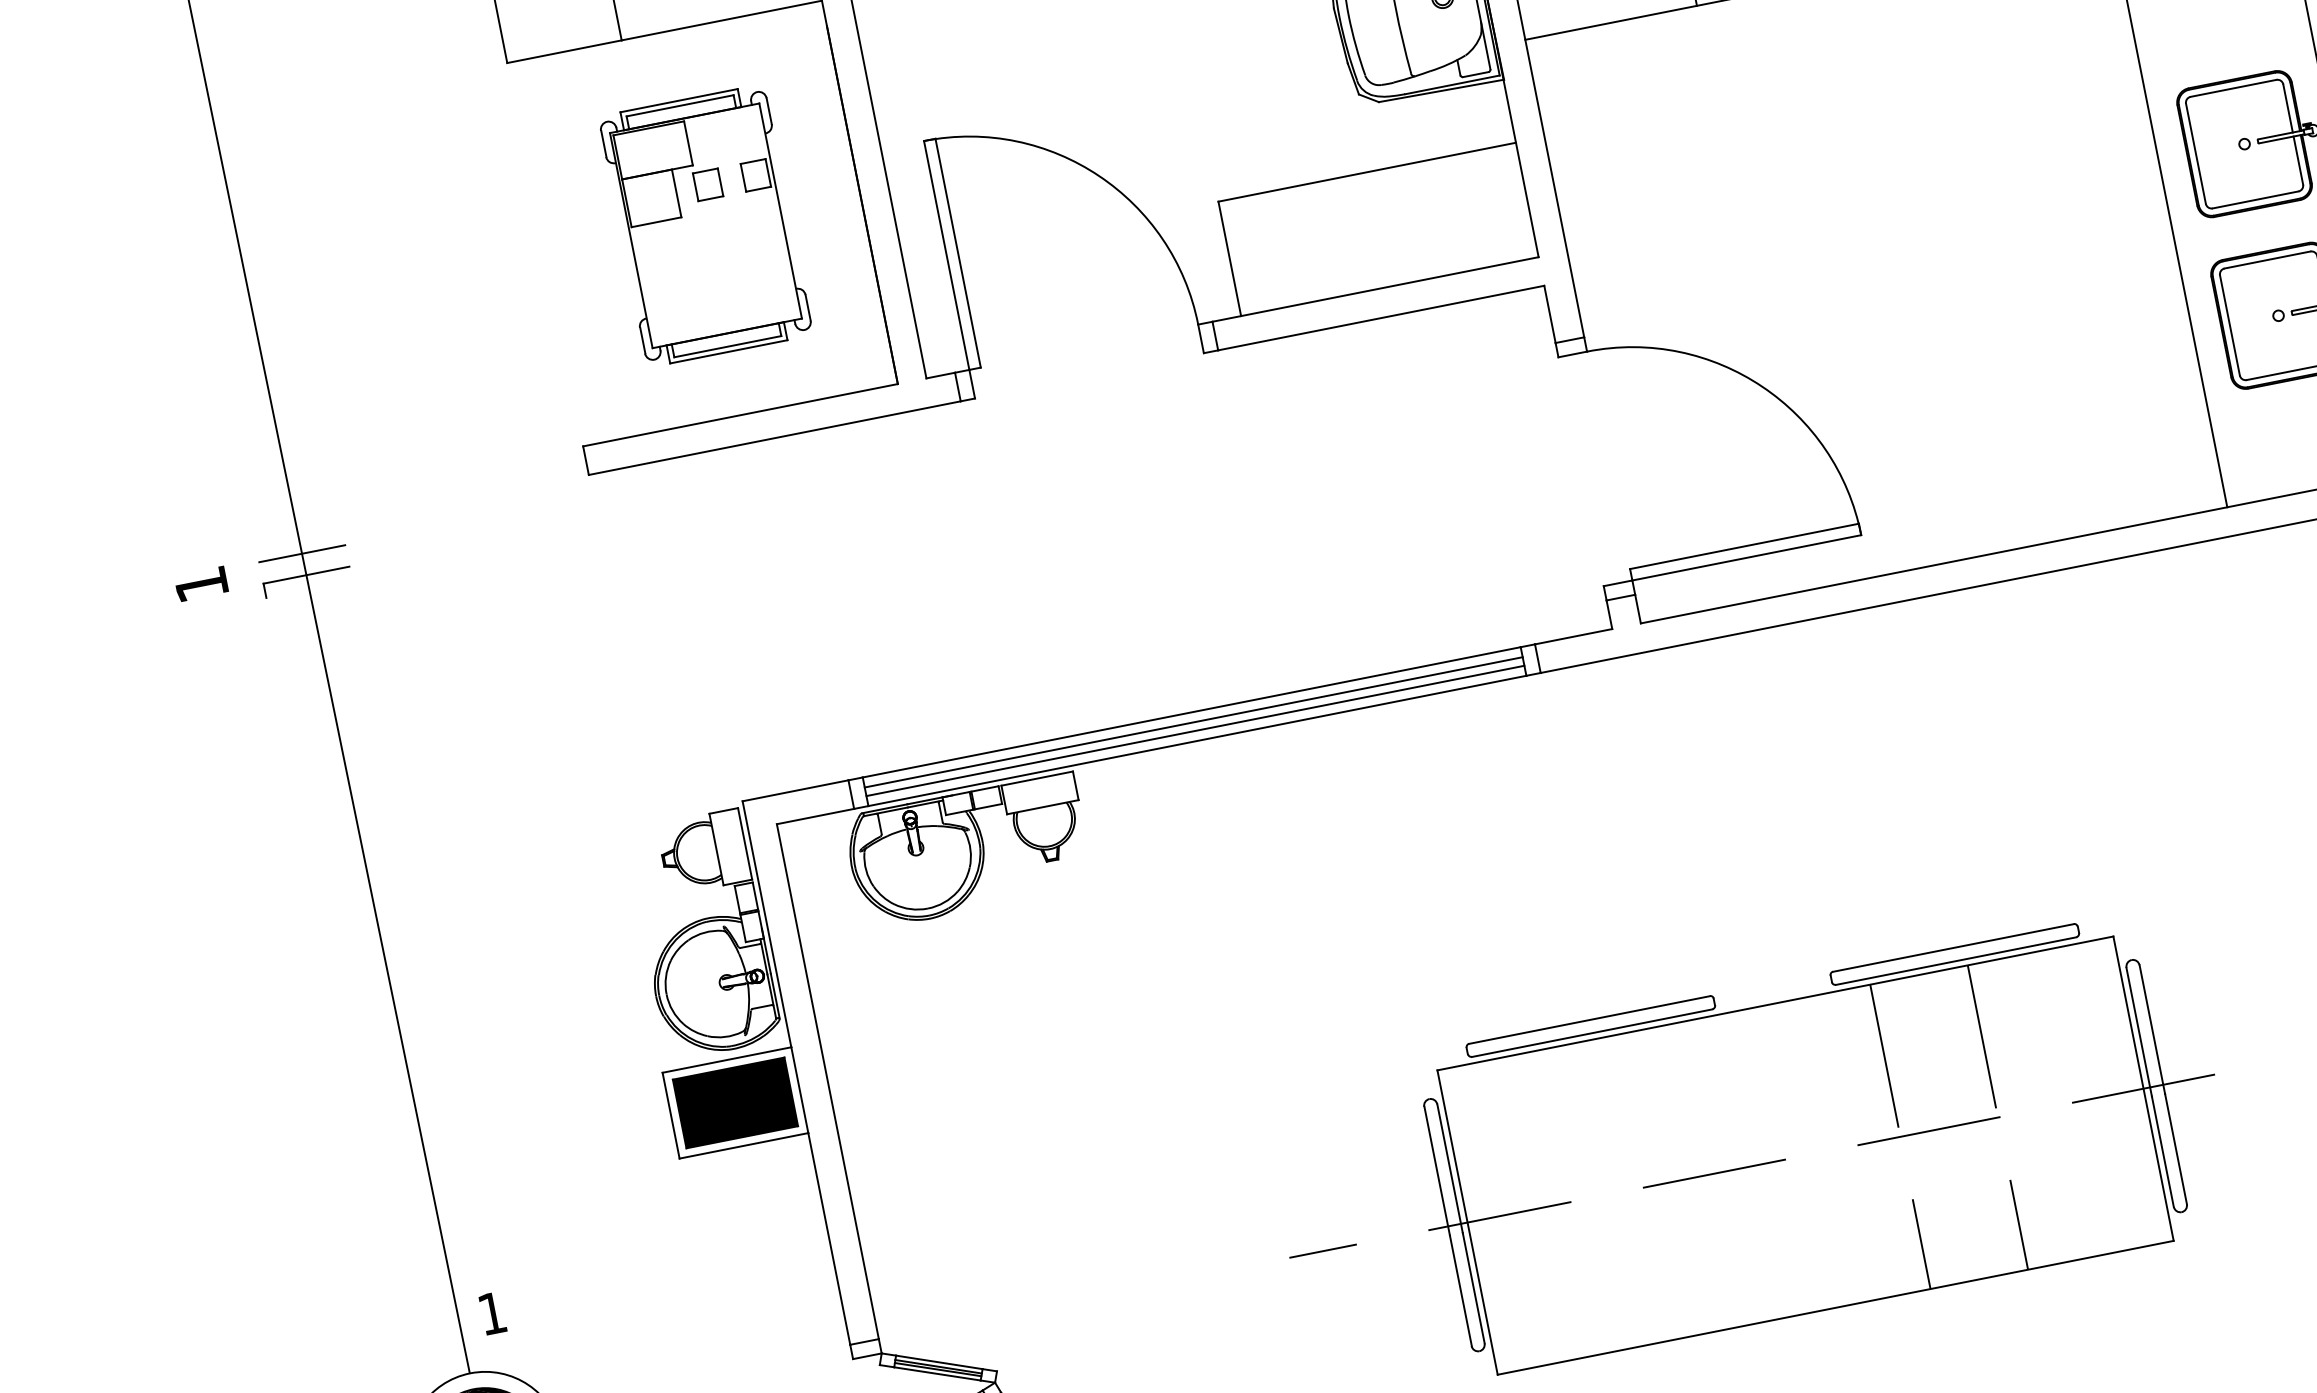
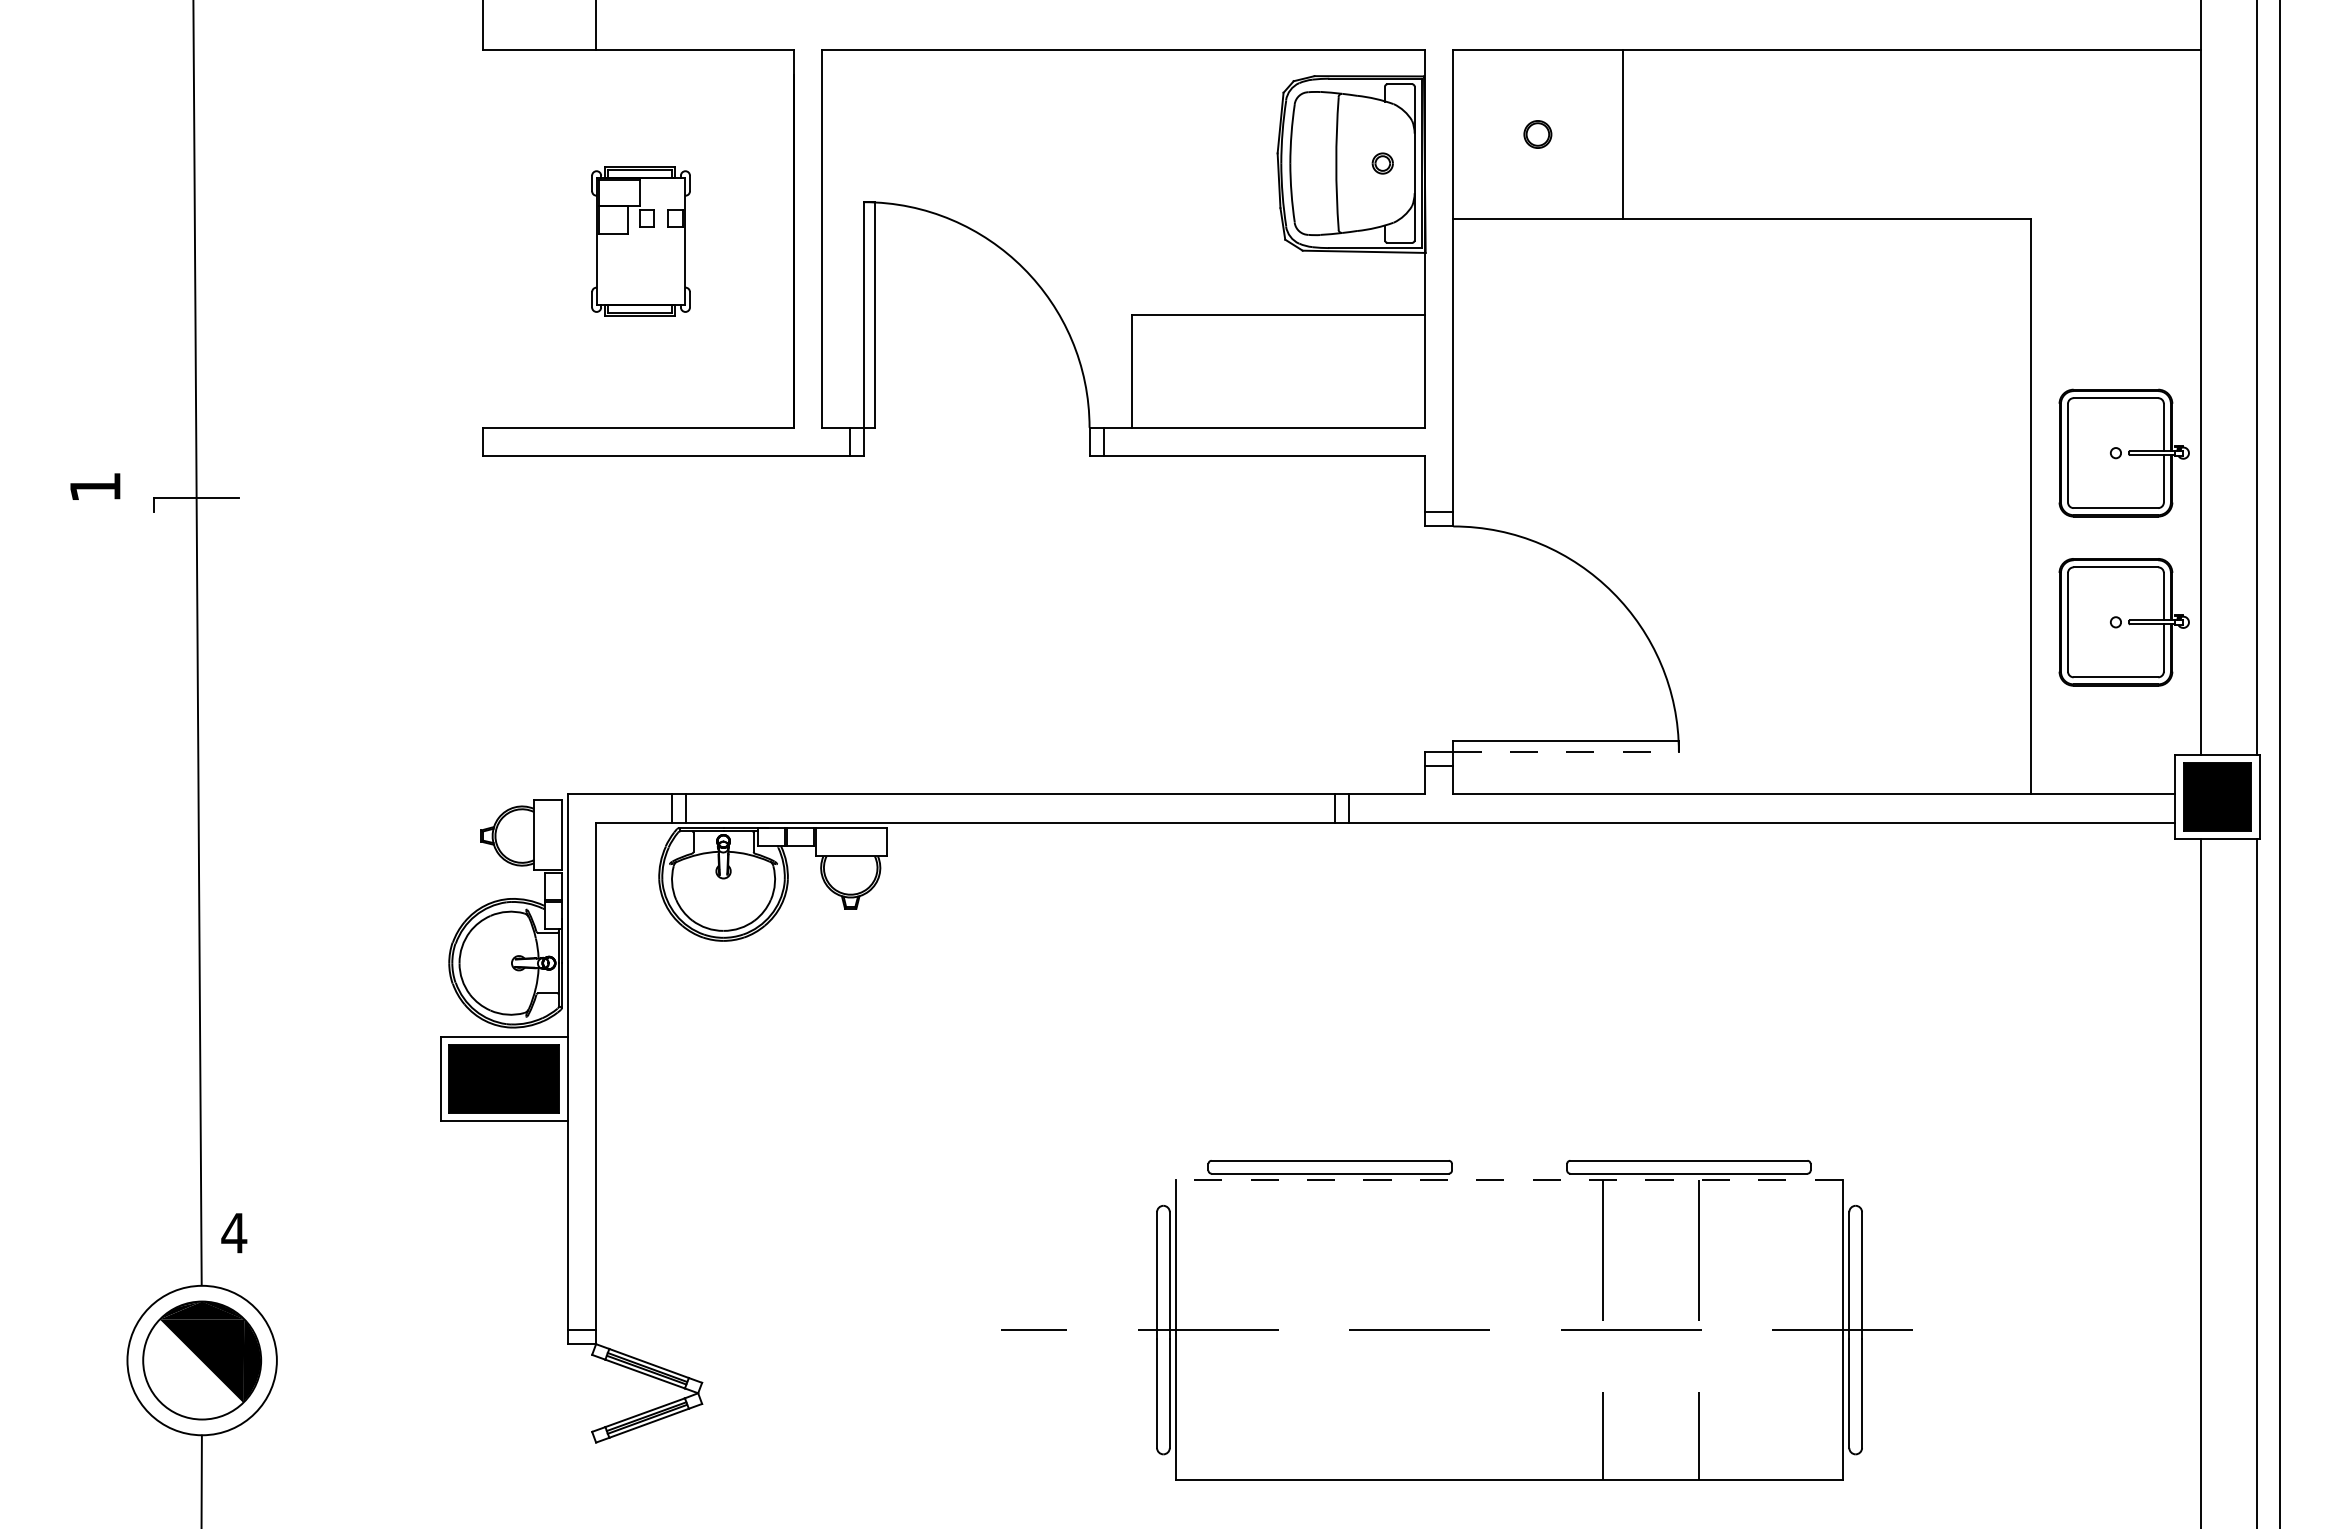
part: (705, 225) -> (640, 241), size x0.6
line: (301, 553) -> (196, 476), removed
line: (1747, 558) -> (1566, 752), solid -> dashed
line: (1193, 722) -> (1010, 804), removed
line: (1195, 730) -> (1010, 812), removed
line: (1775, 1003) -> (1509, 1180), solid -> dashed
text: (492, 1313) -> (234, 1233), 1 -> 4

